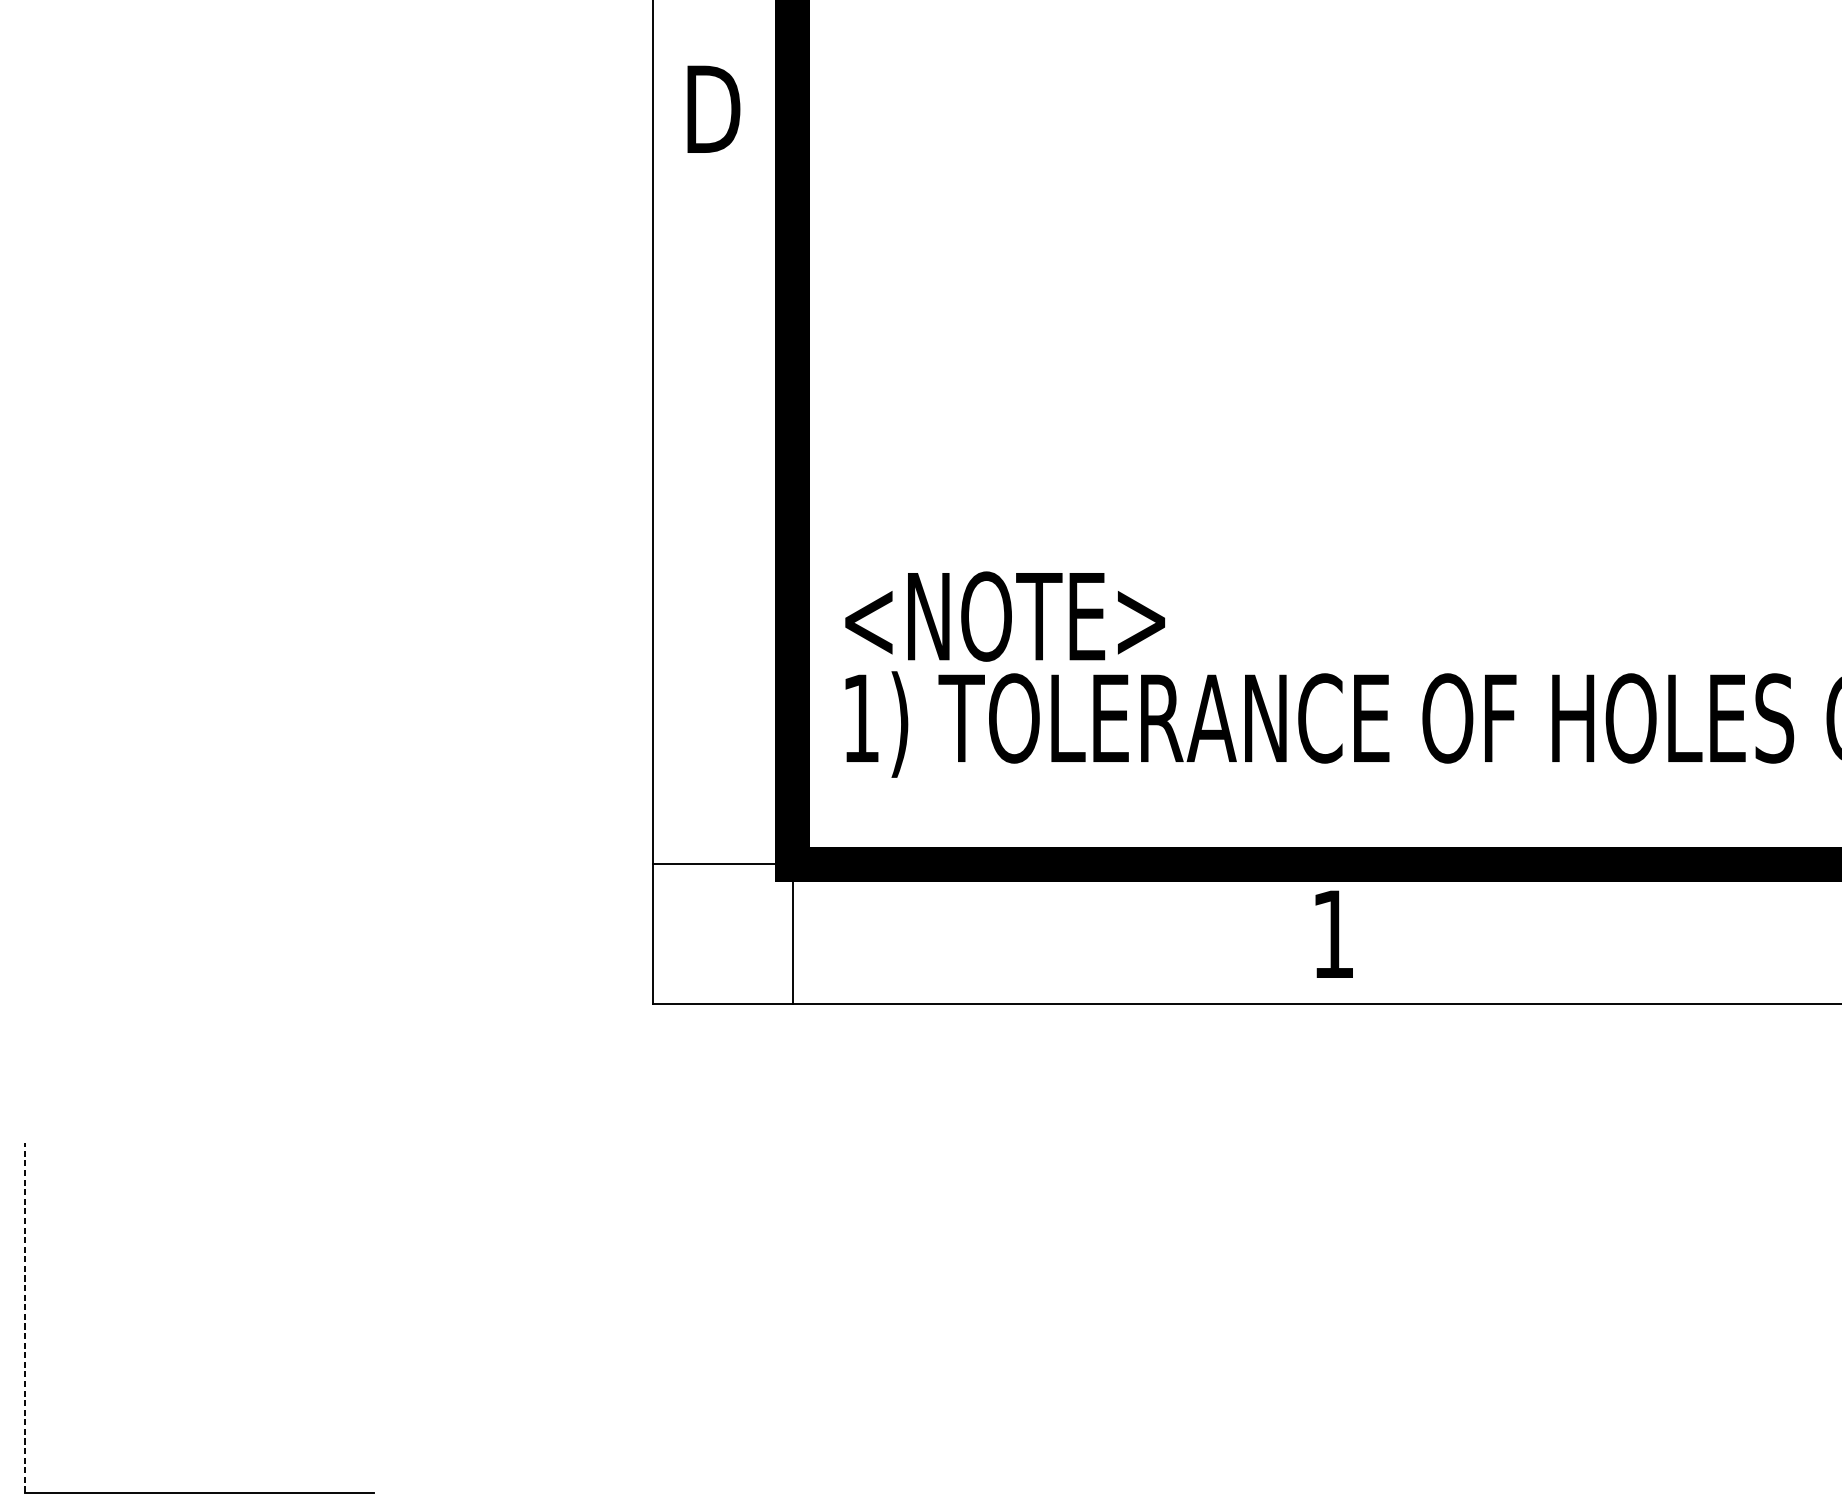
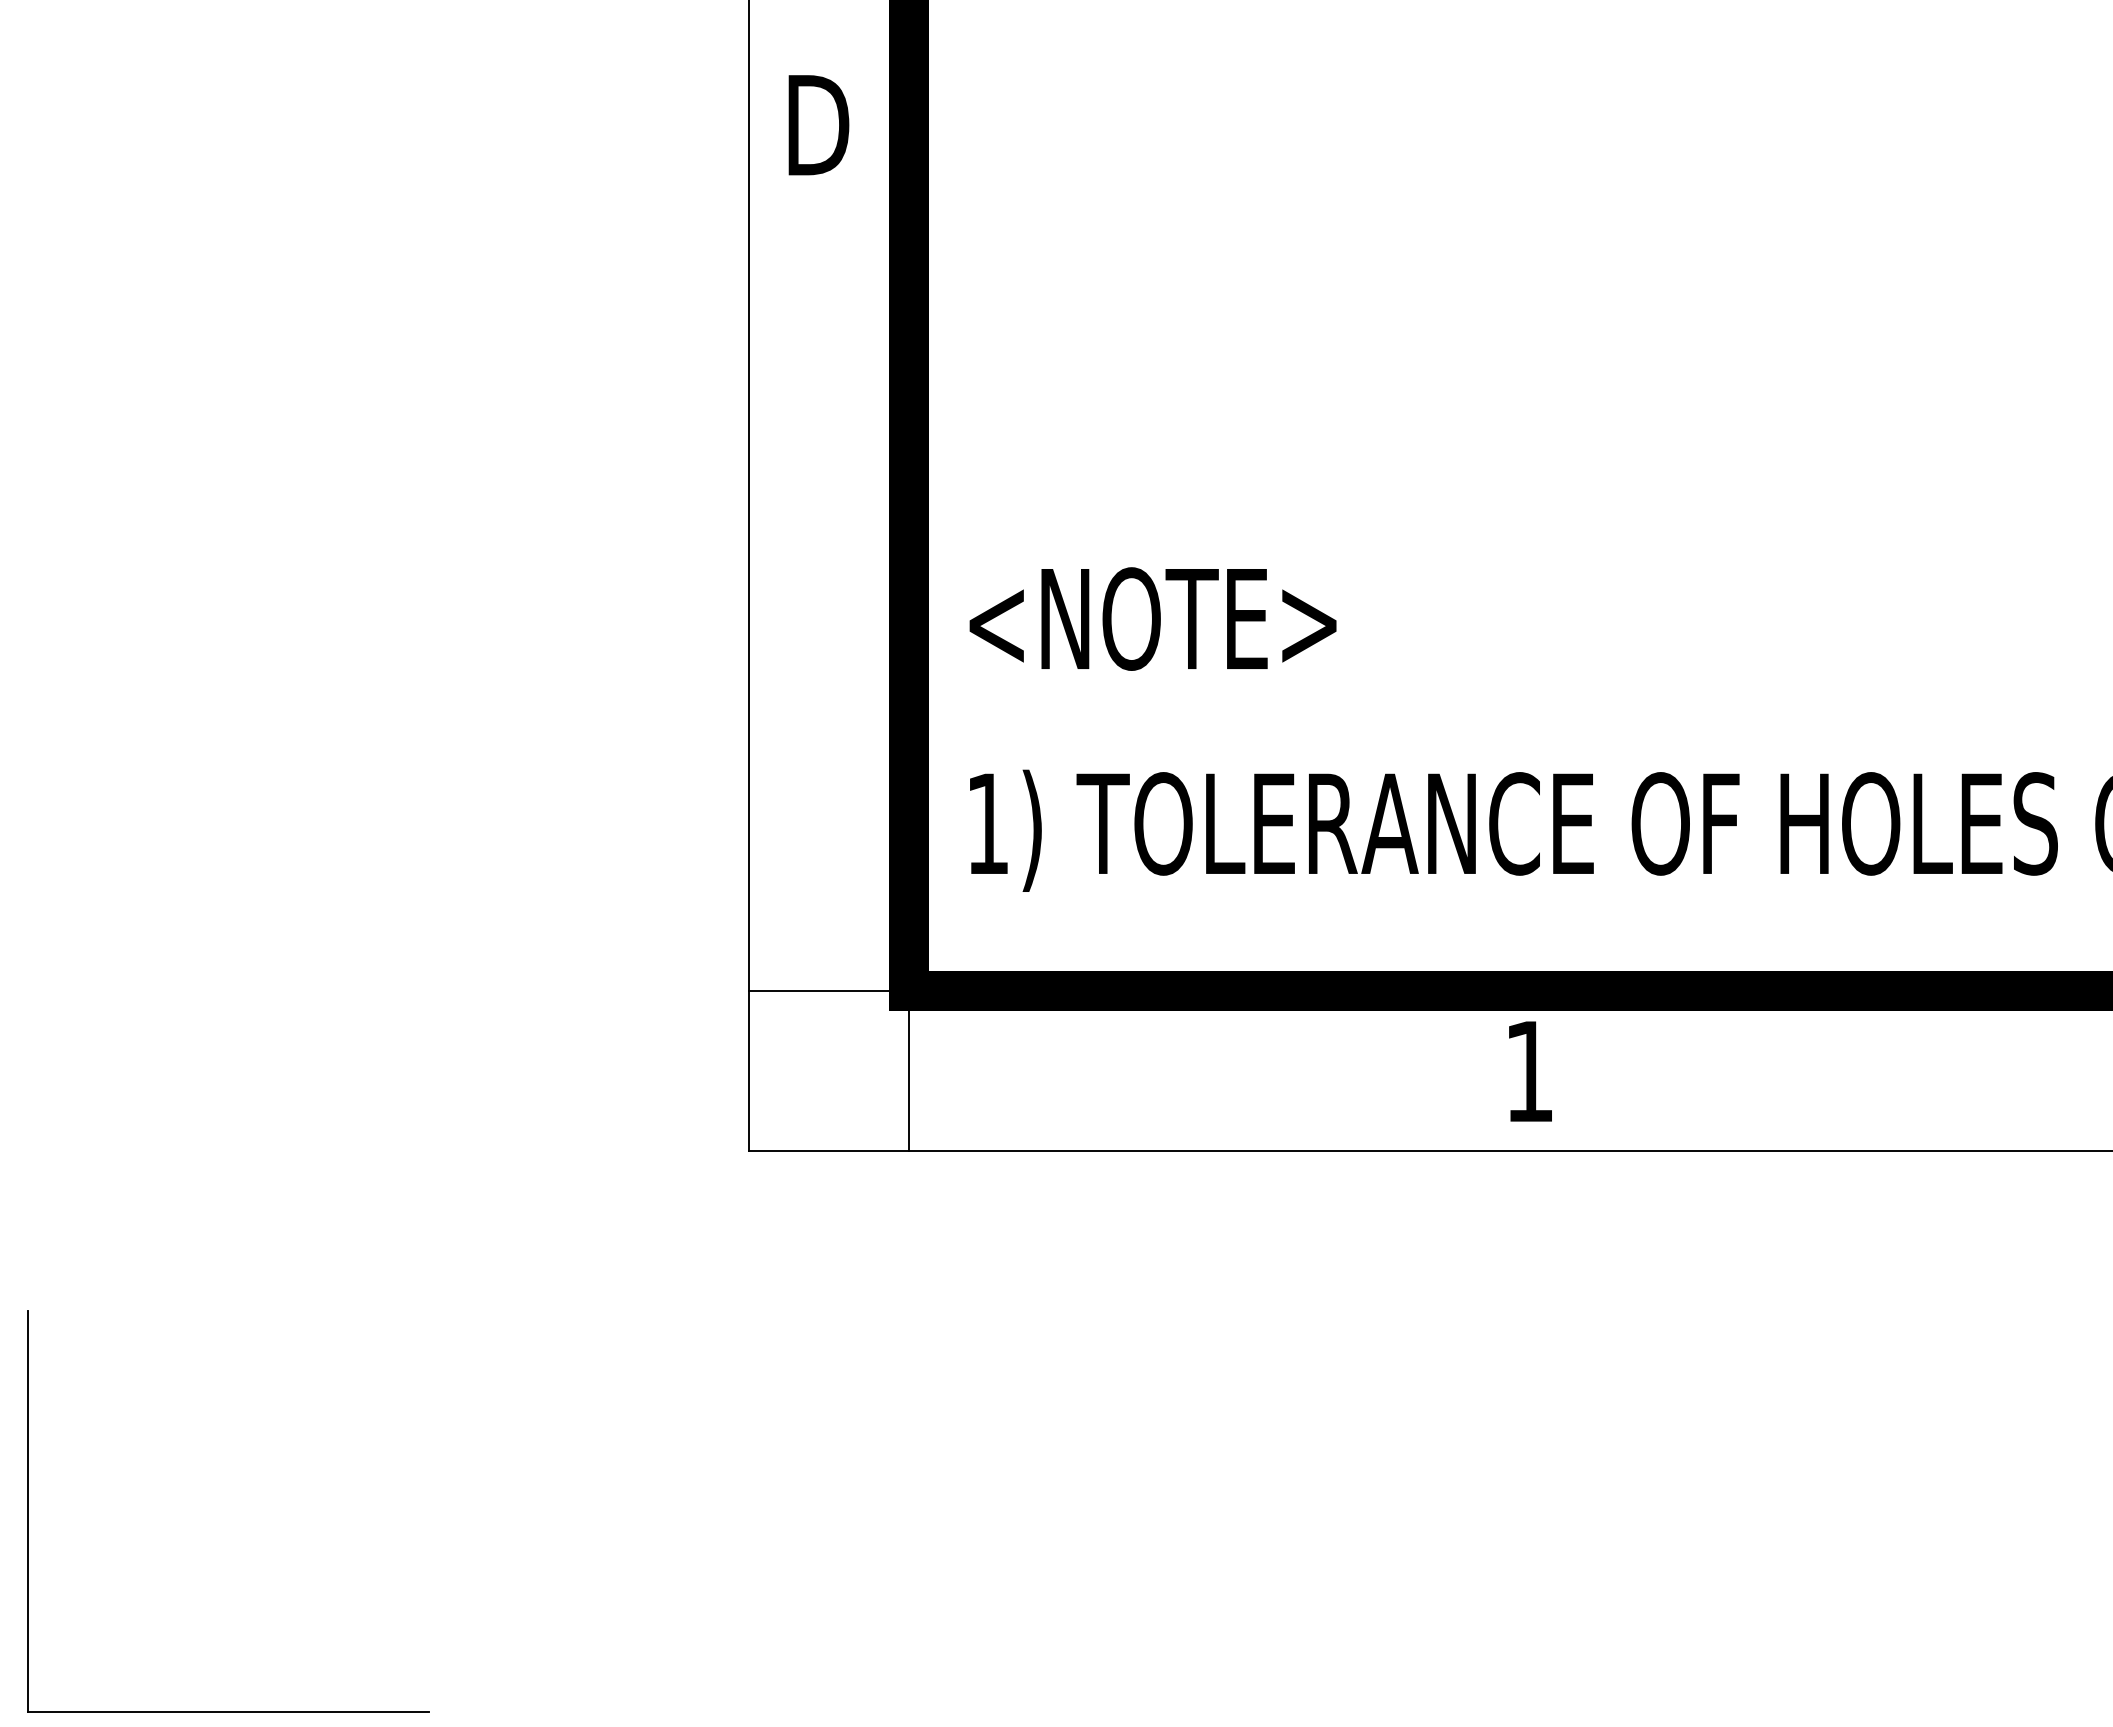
text: (1004, 616) -> (1152, 618), moved
line: (24, 1317) -> (28, 1511), dashed -> solid

